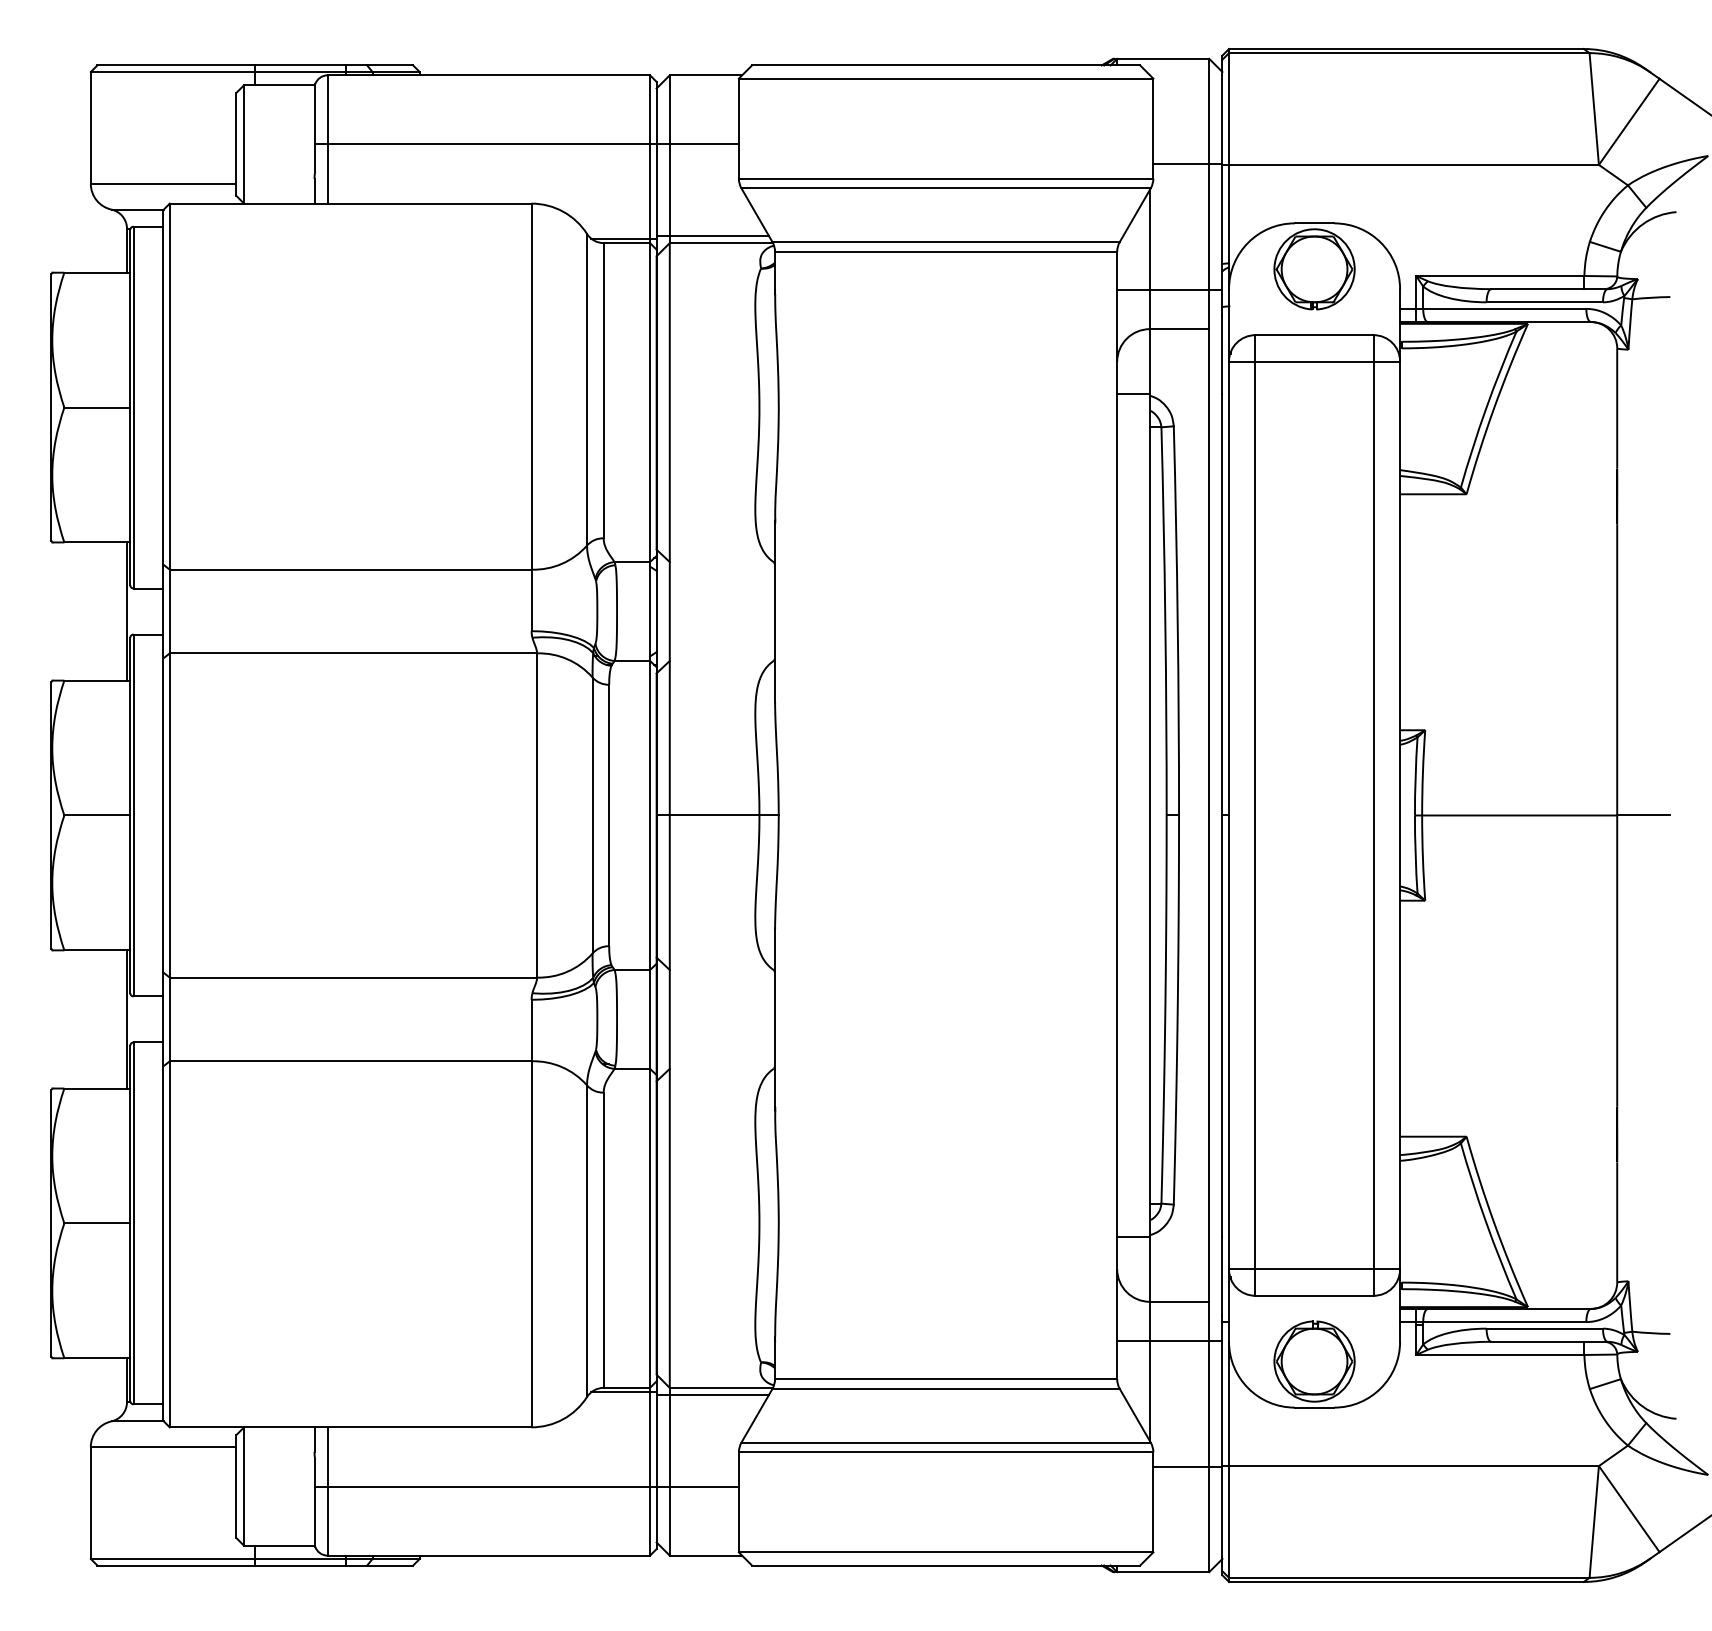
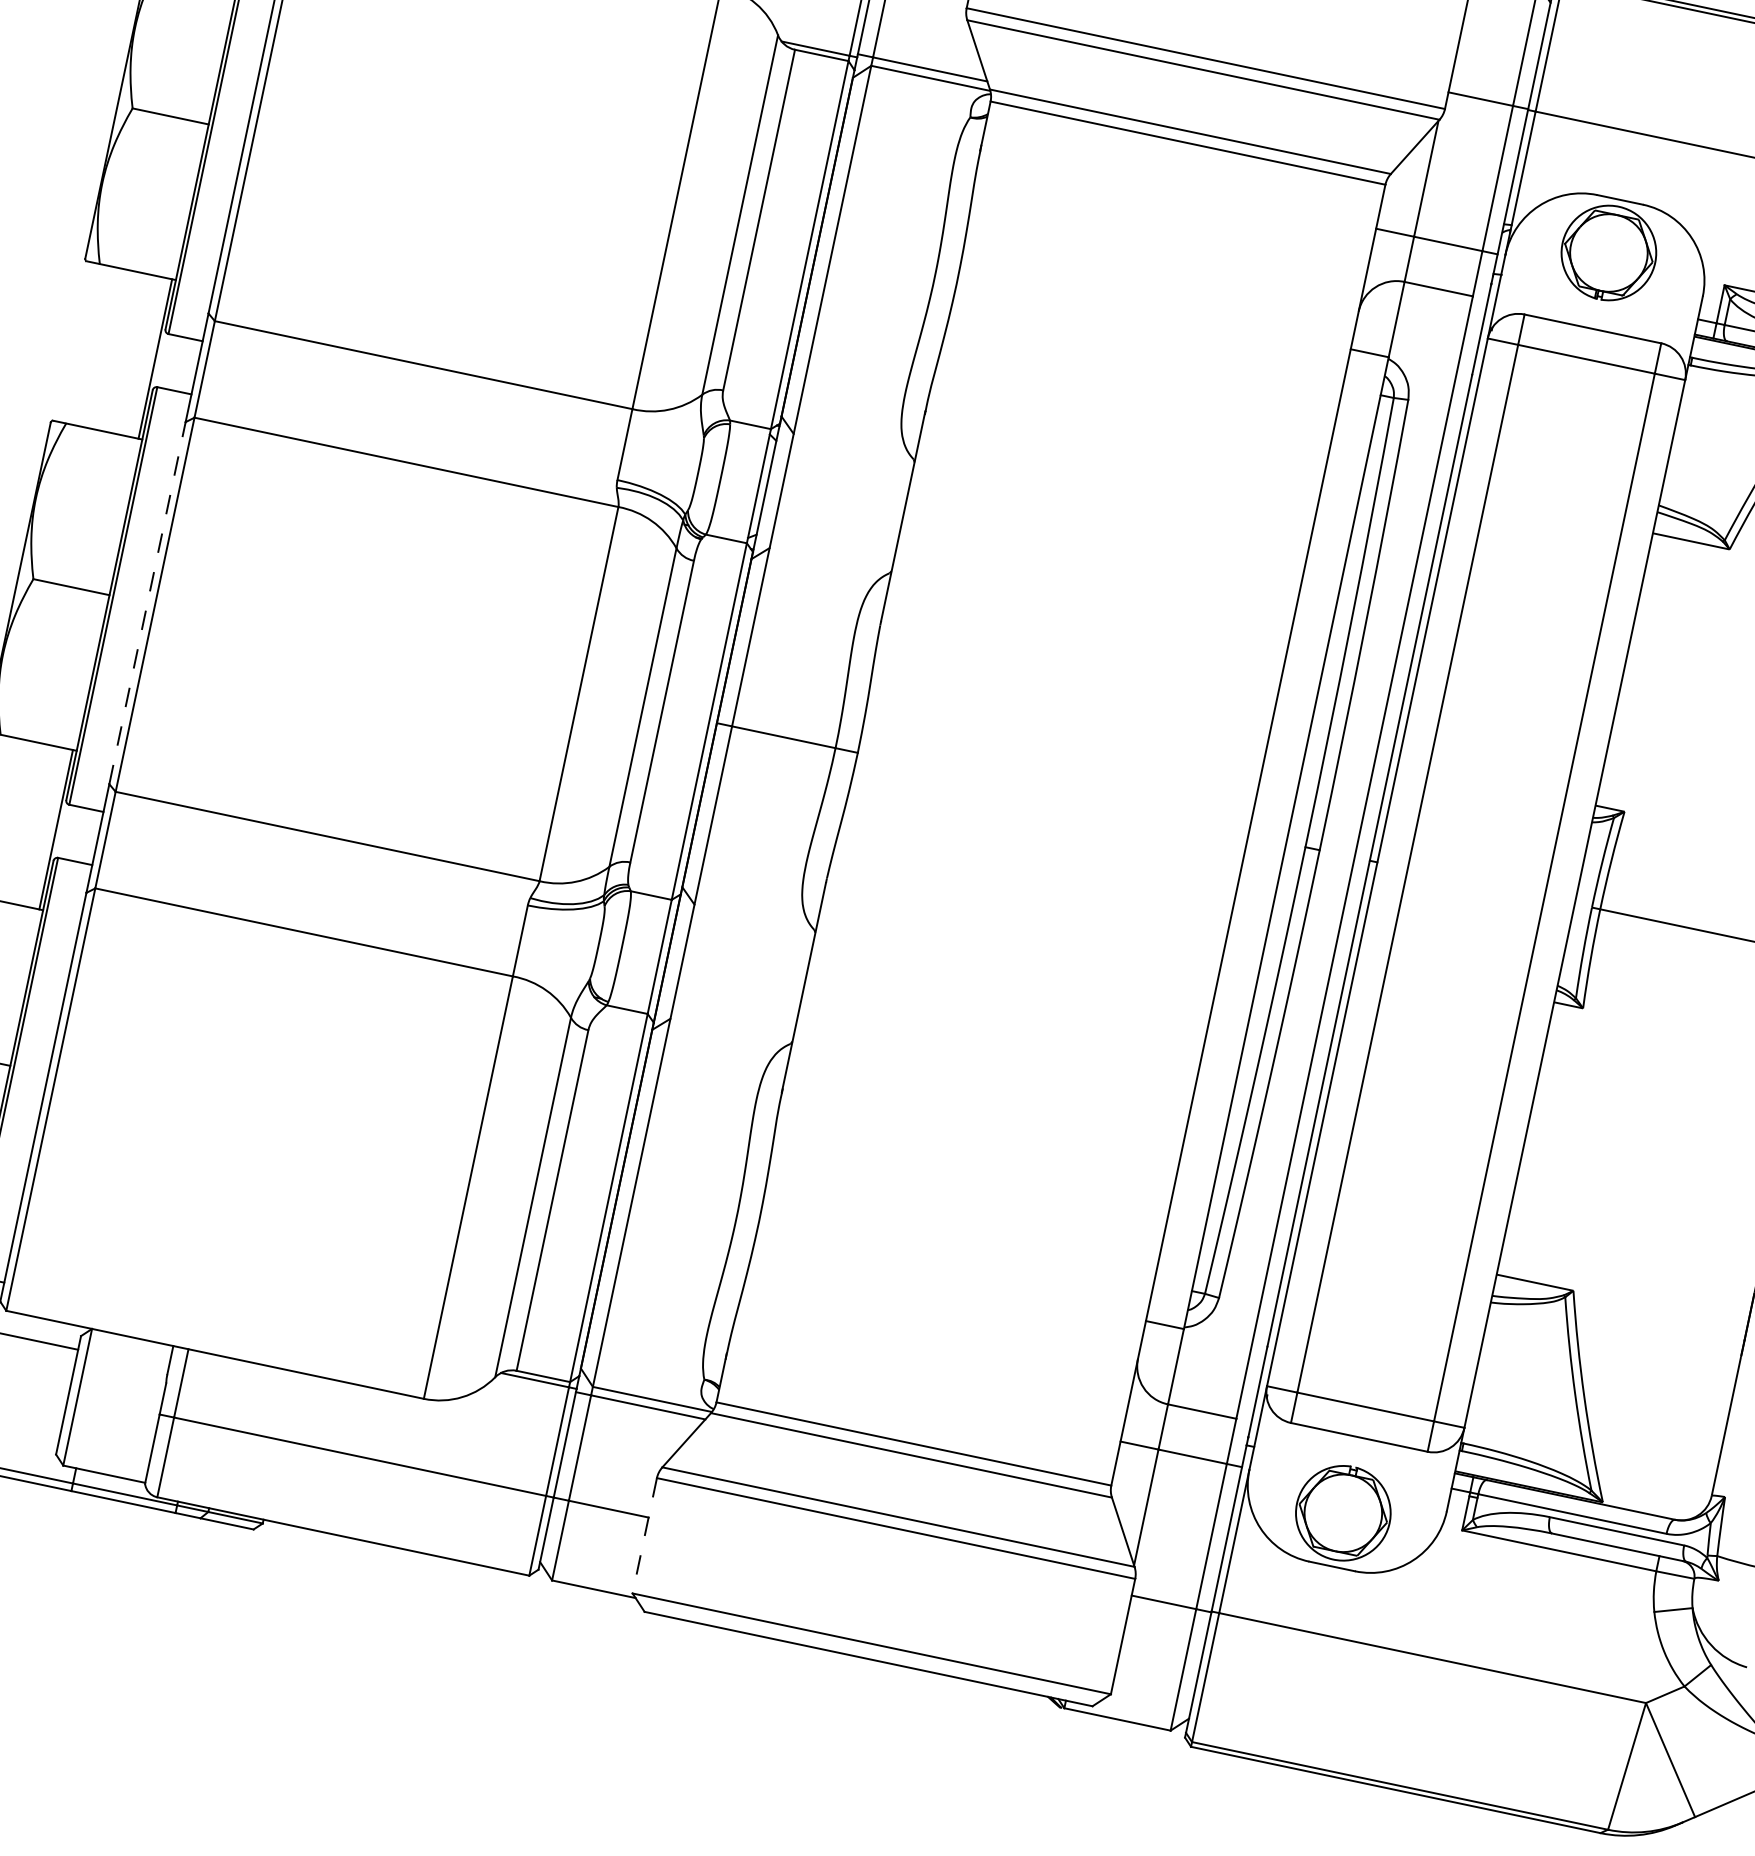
line: (163, 815) -> (147, 603), solid -> dashed
line: (738, 1502) -> (644, 1535), solid -> dashed

